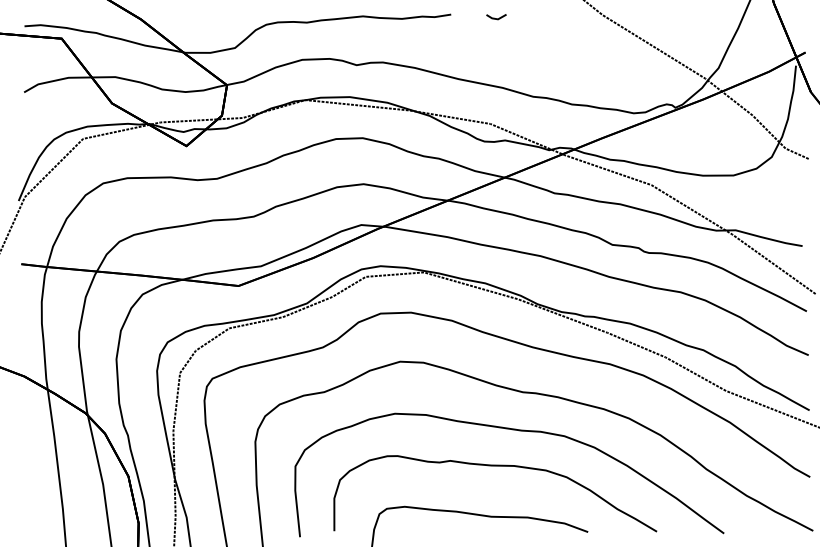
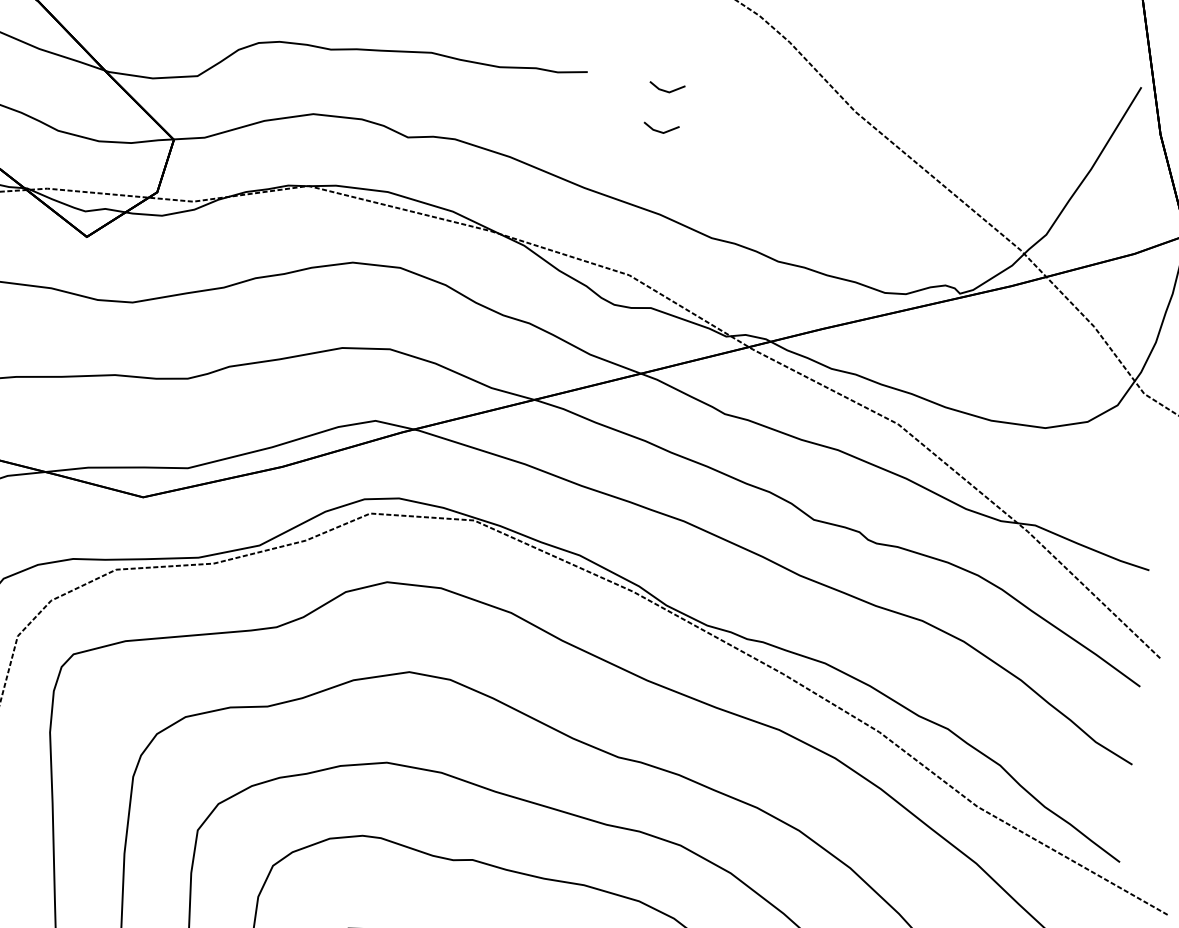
line: (496, 41) -> (660, 131), added

